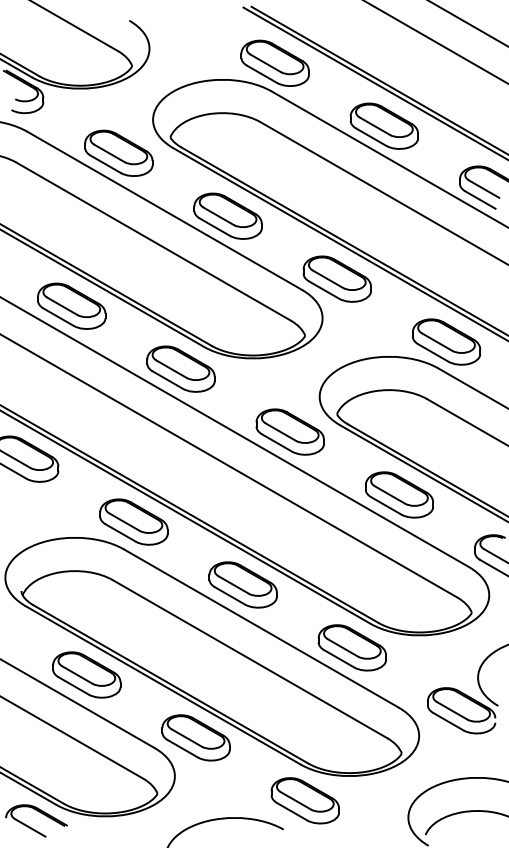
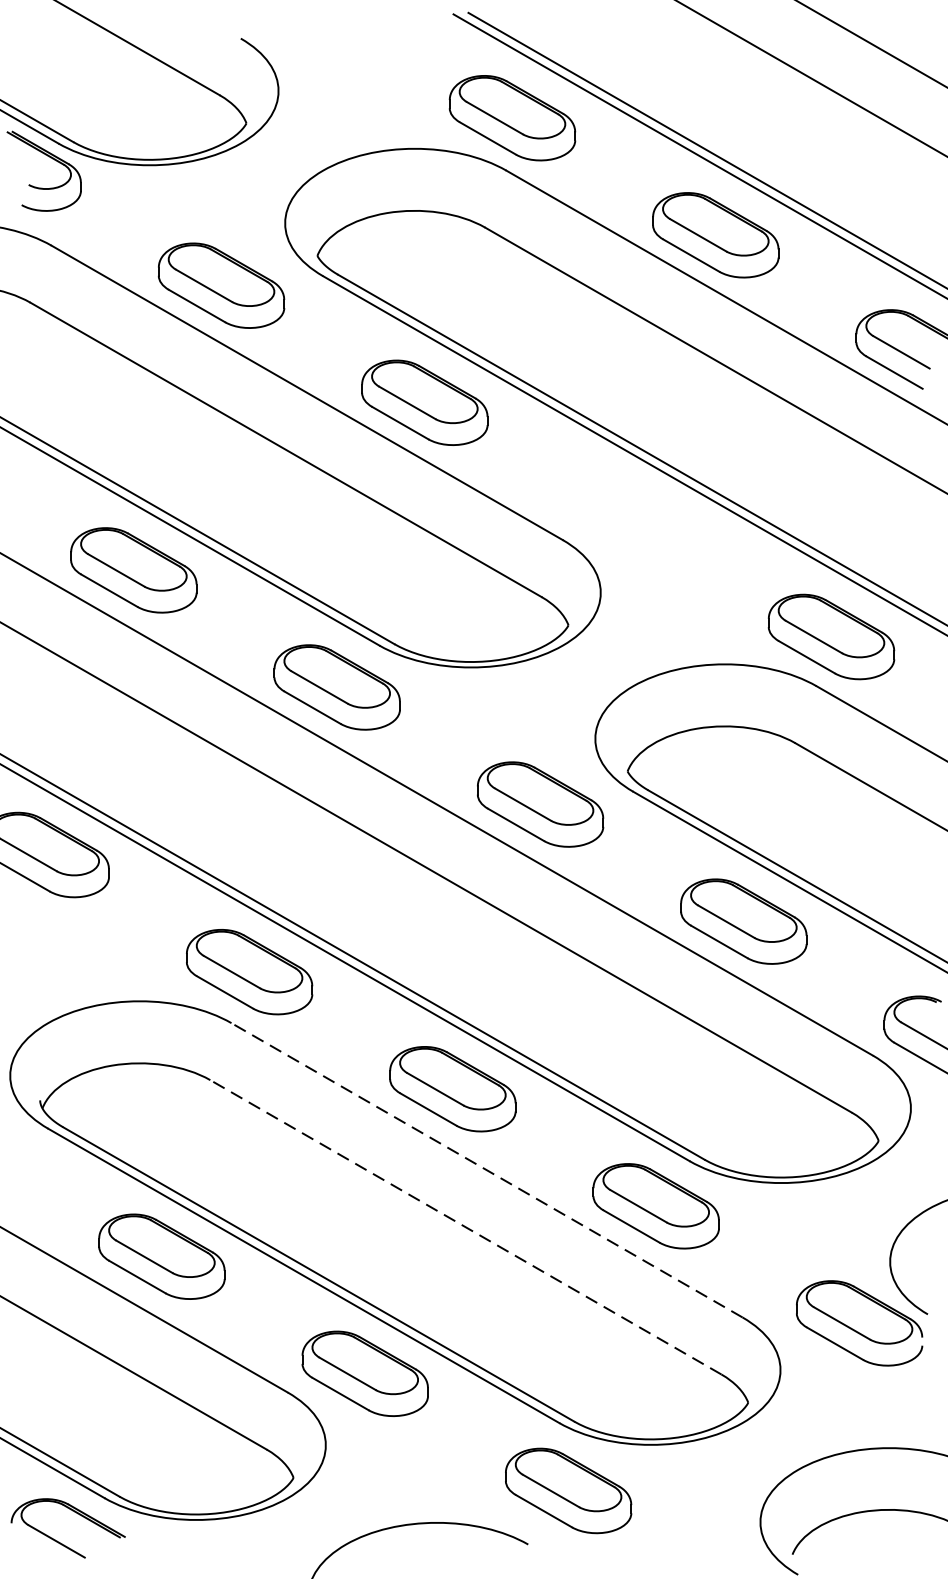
part: (336, 278) -> (626, 518), removed
line: (261, 628) -> (487, 1170), solid -> dashed
line: (249, 658) -> (464, 1226), solid -> dashed

